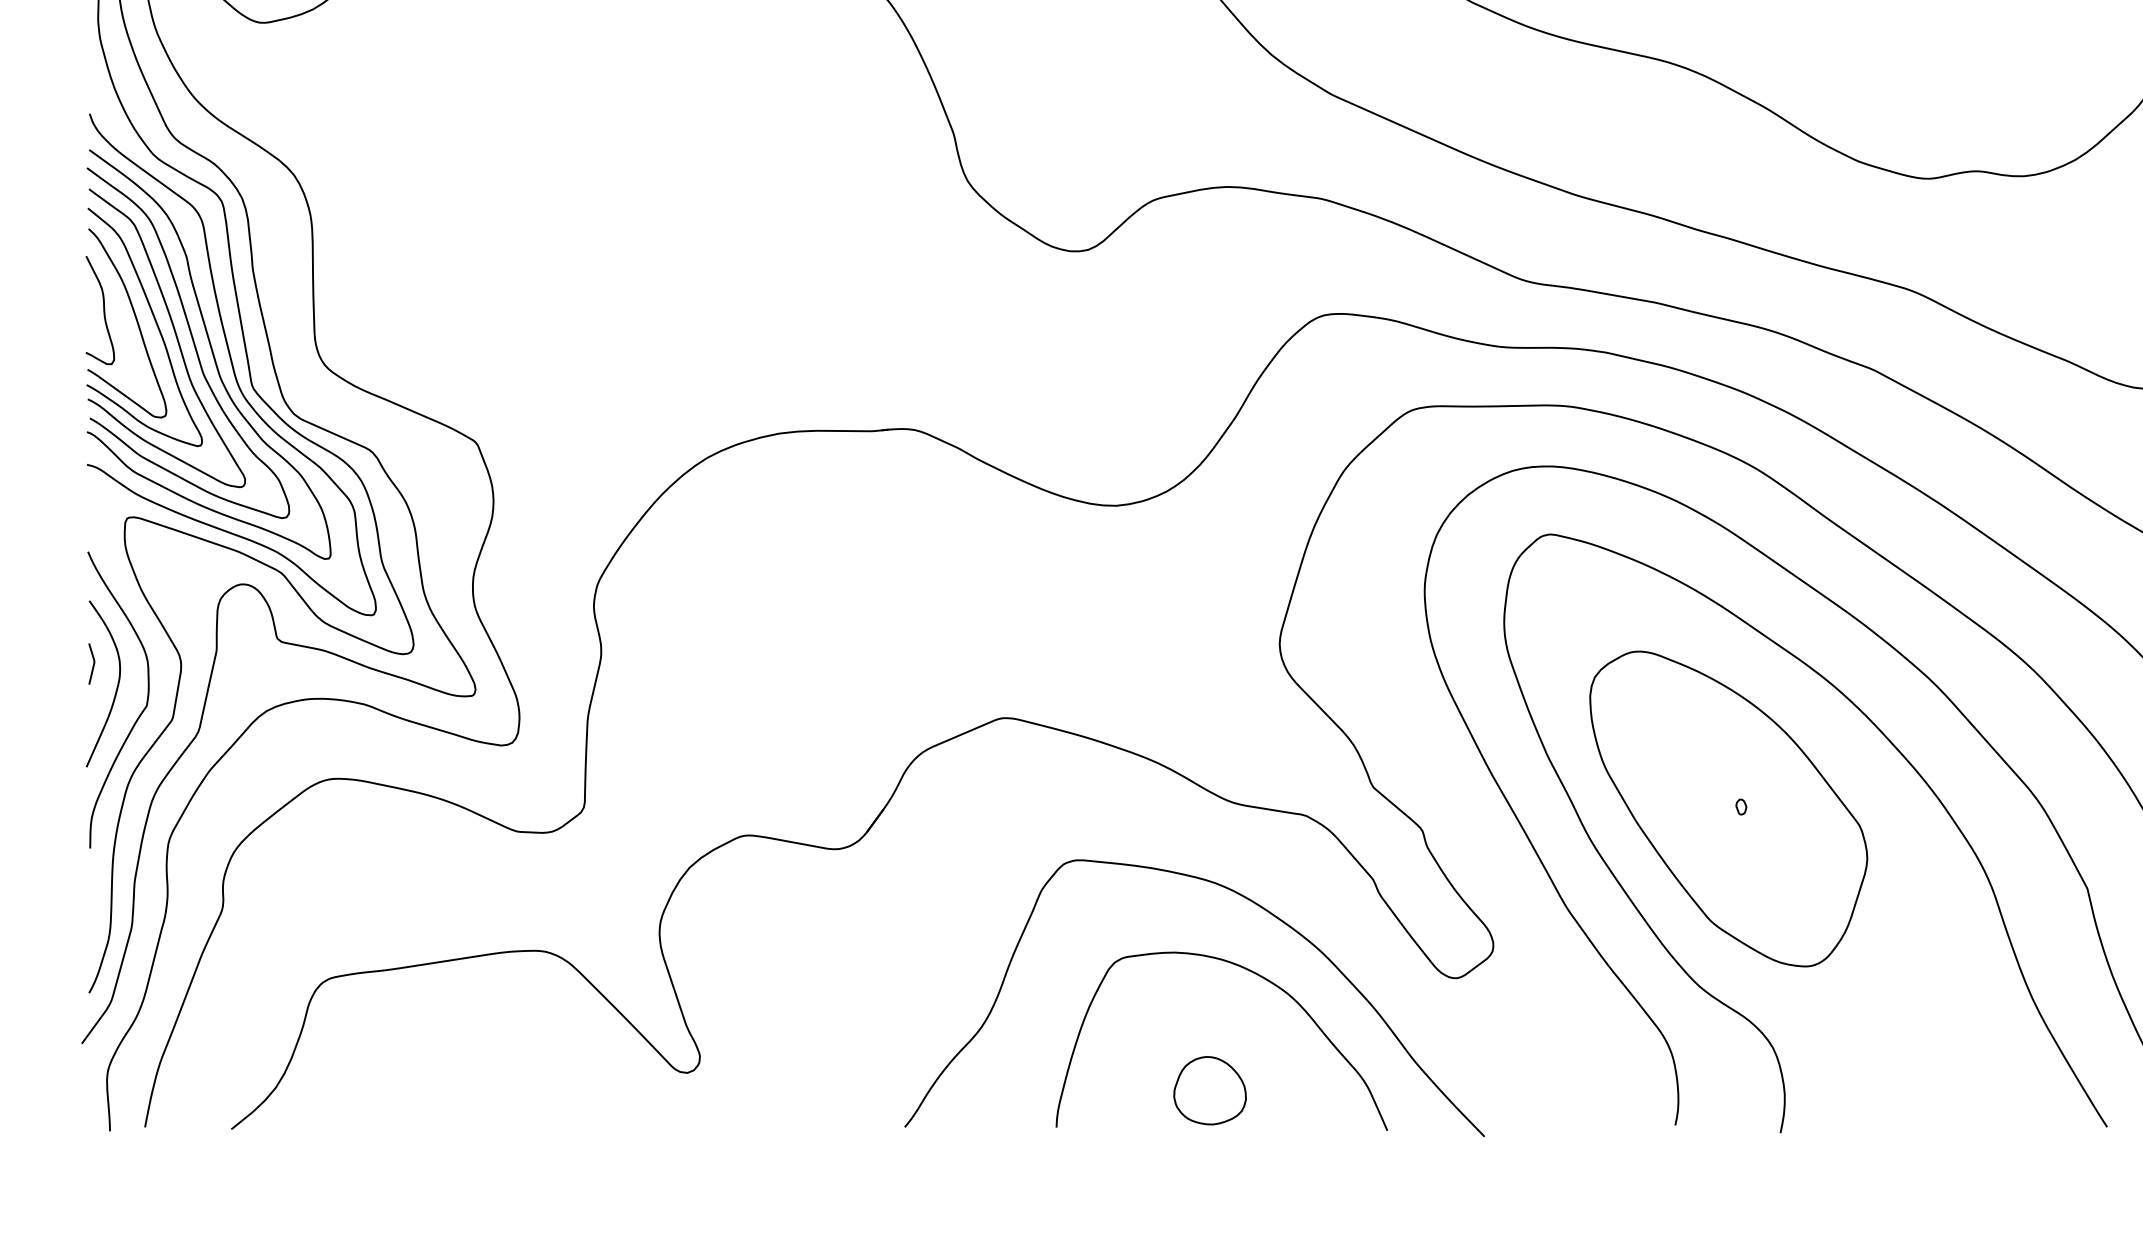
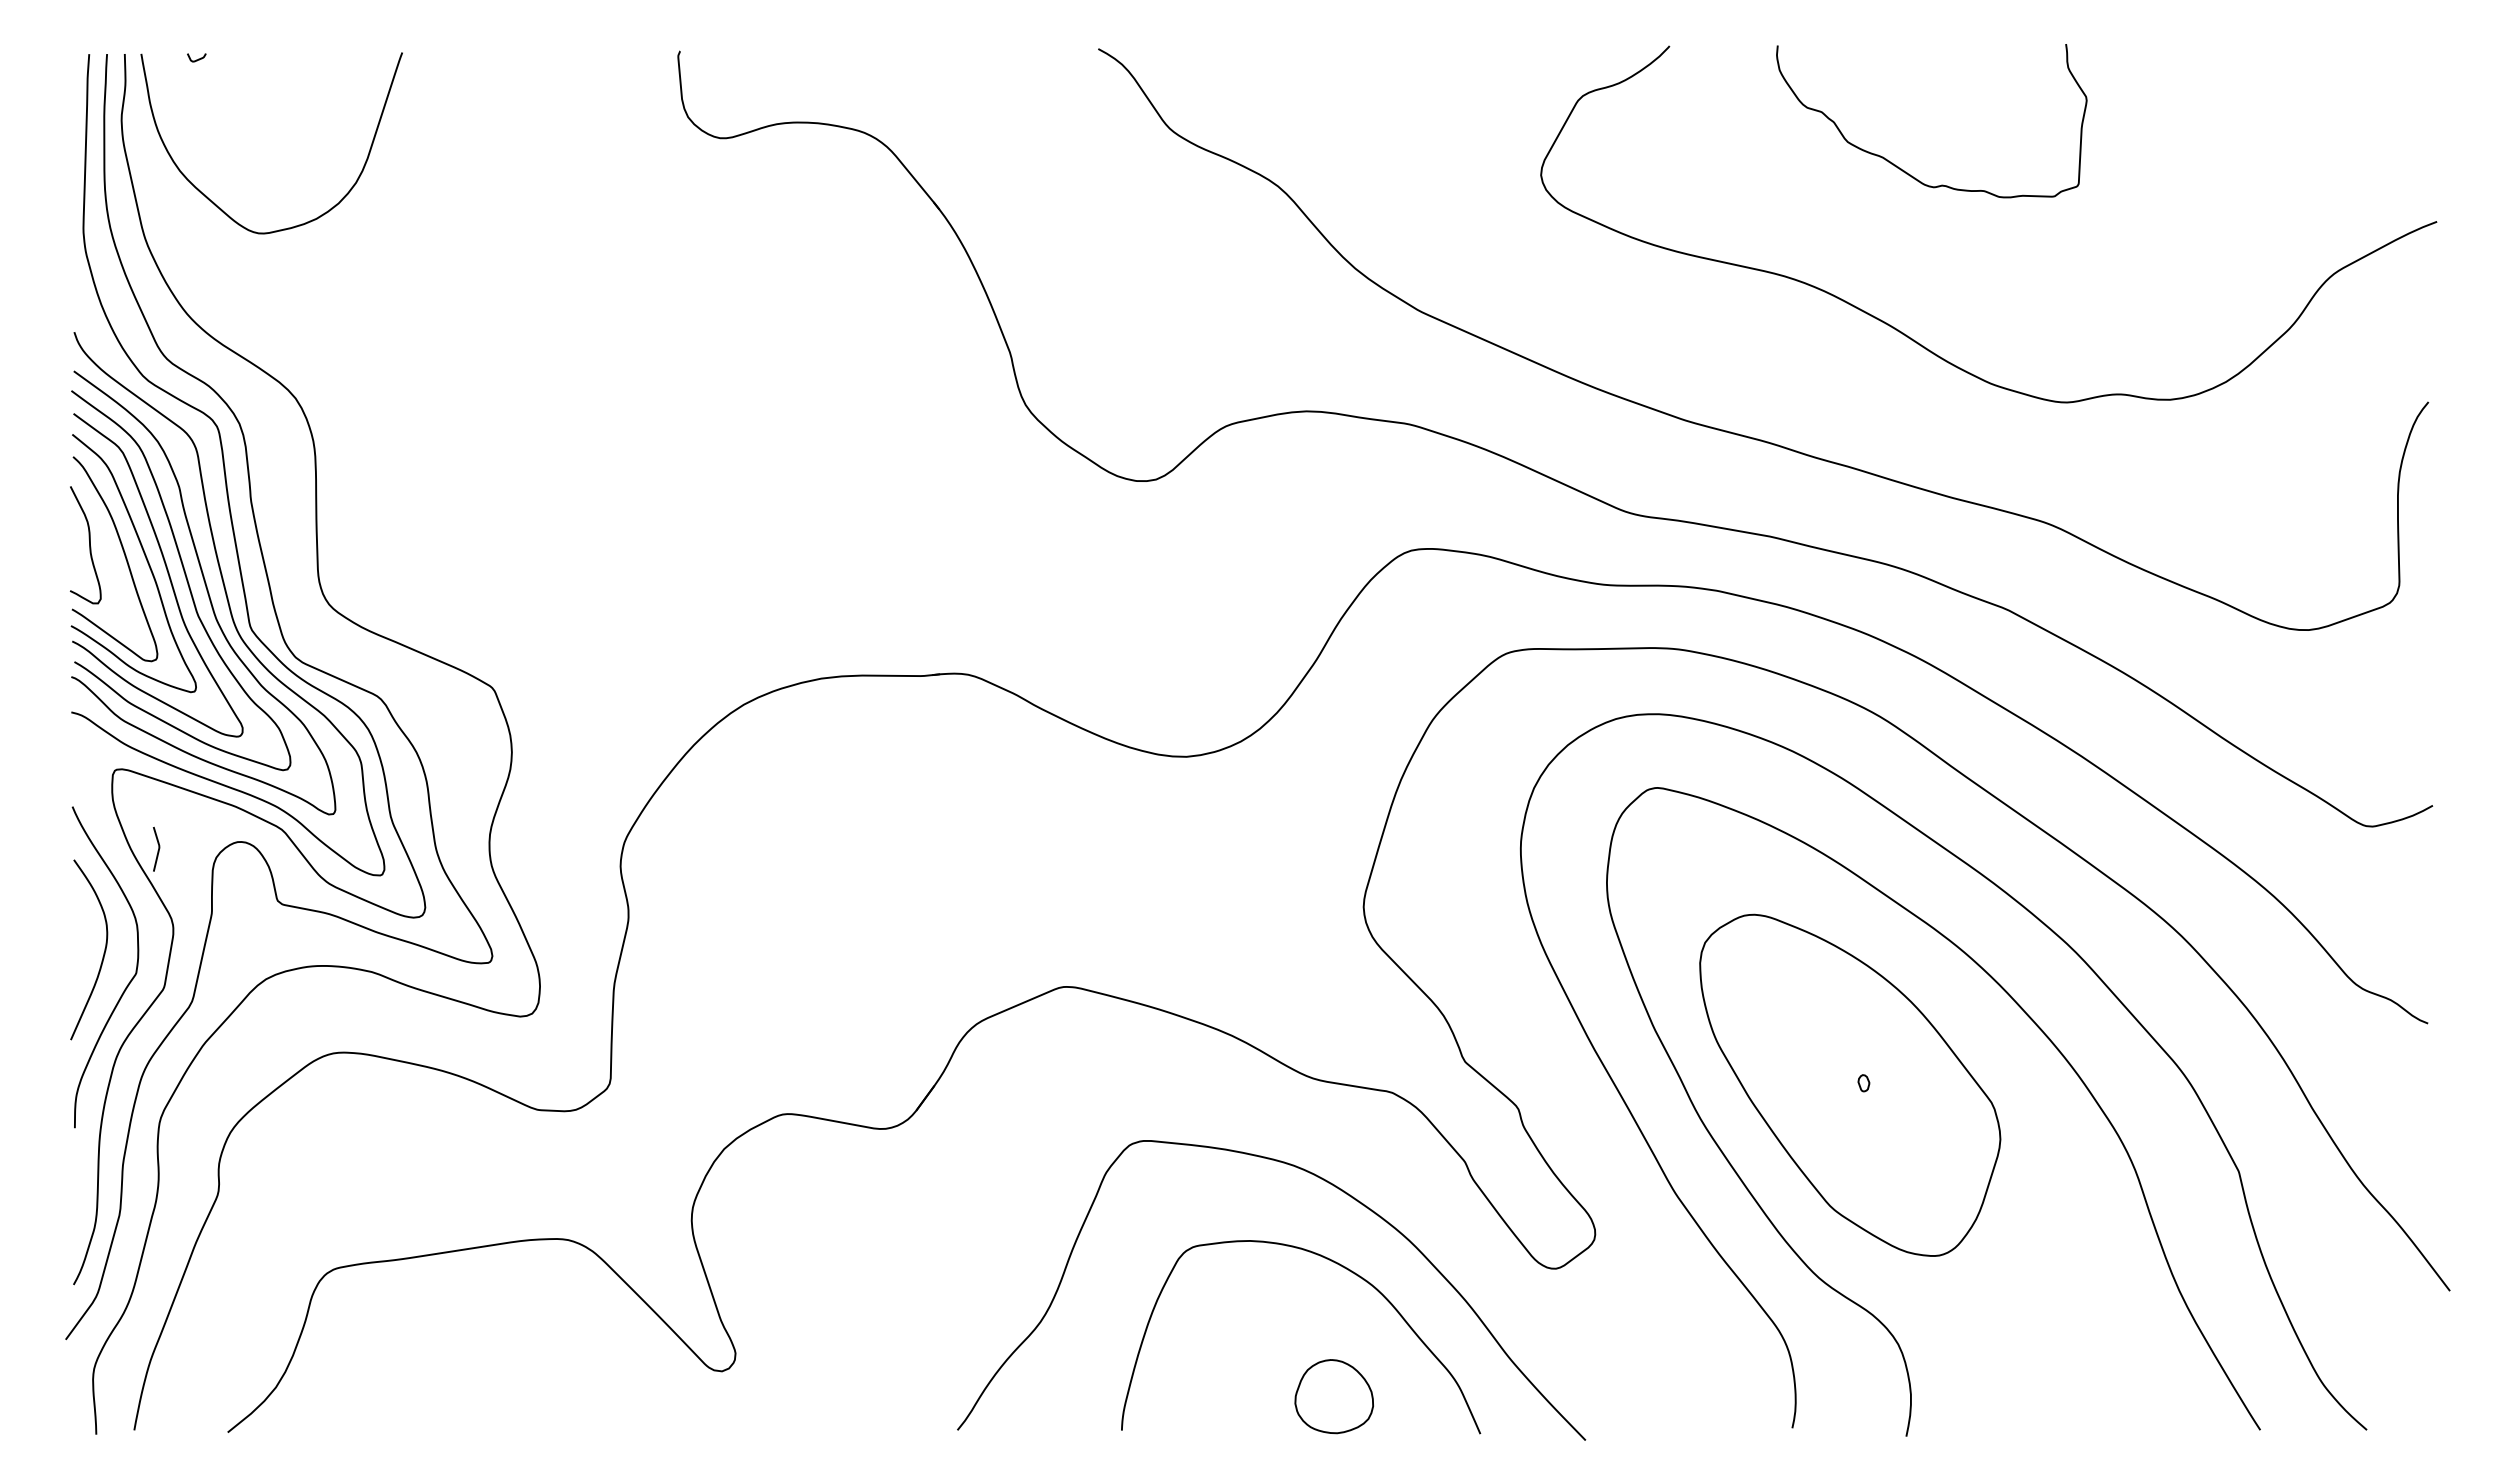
curve: (93, 663) -> (158, 848), moved
part: (1209, 1090) -> (1333, 1396), moved

